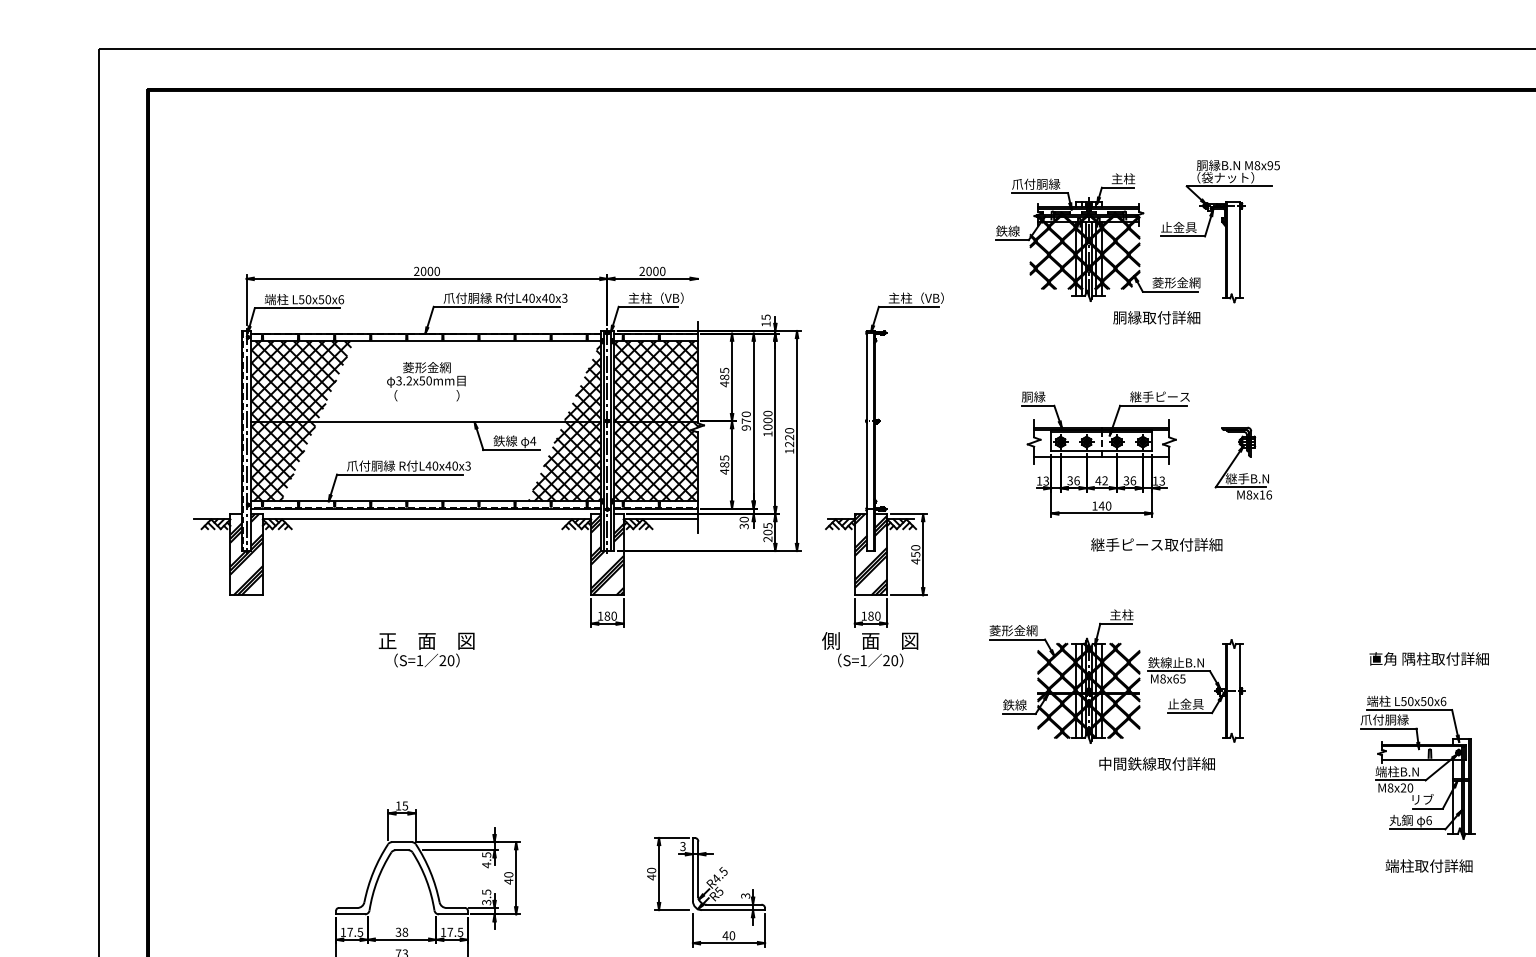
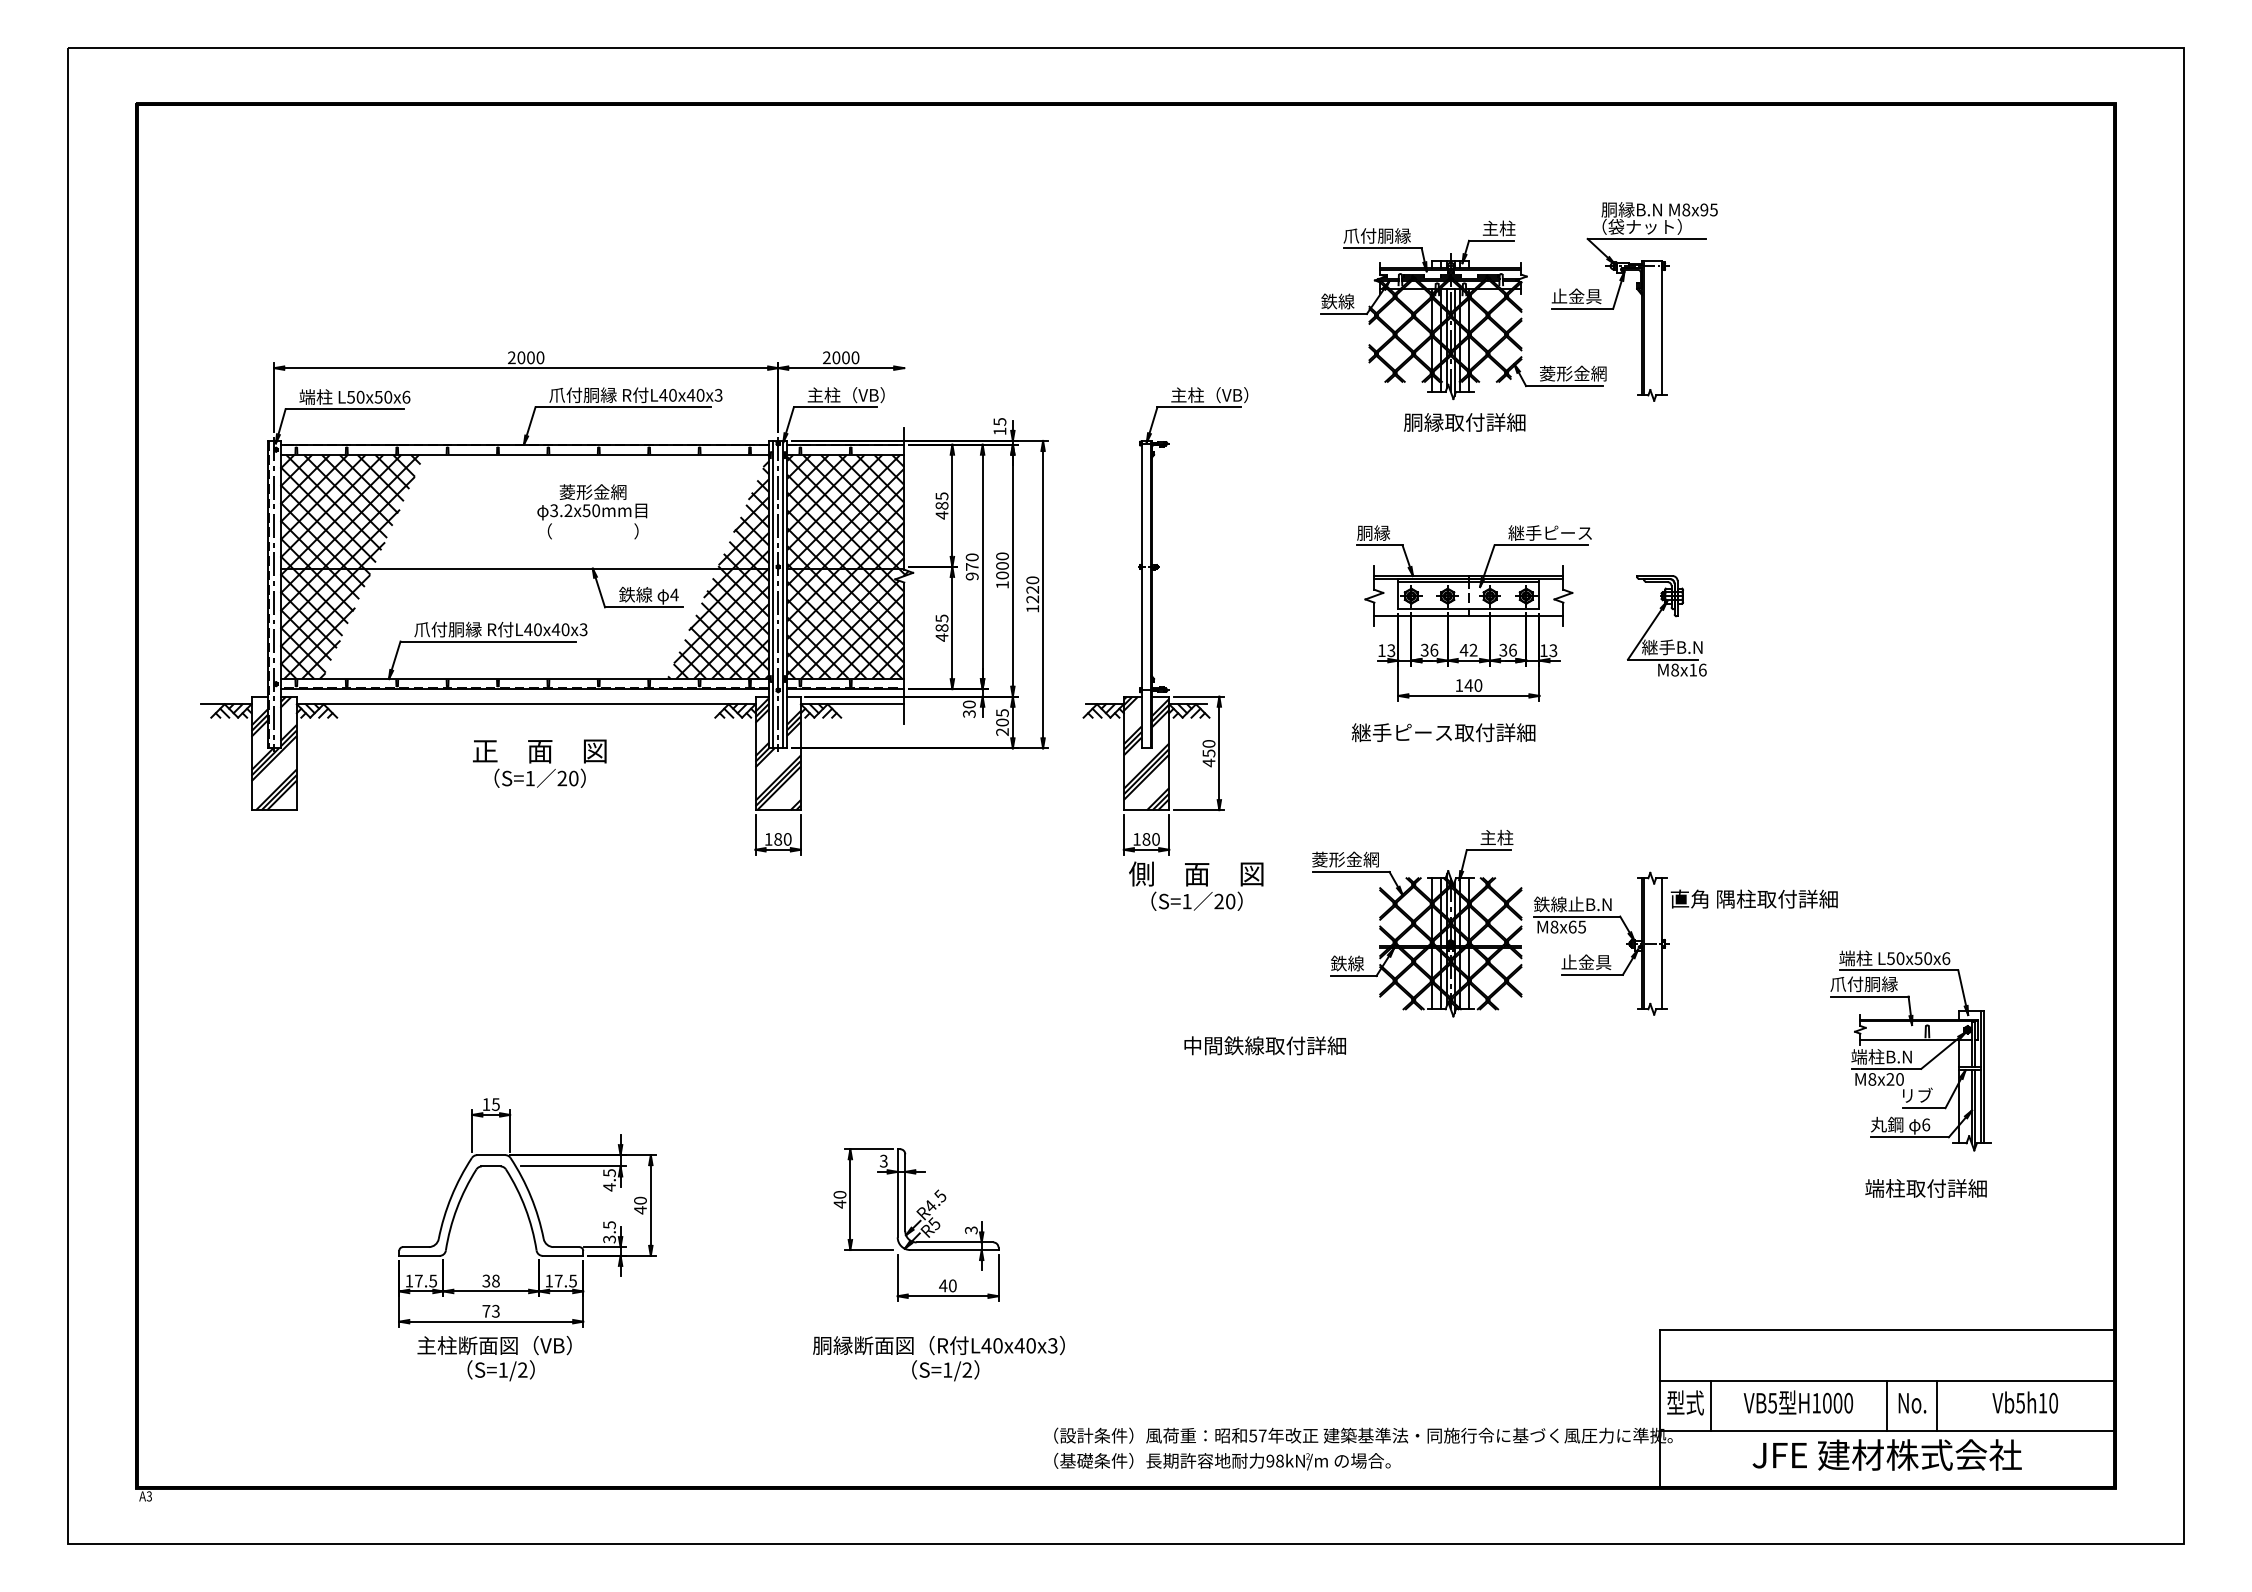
text: (1156, 317) -> (1464, 422), moved
text: (426, 381) -> (592, 511), moved
text: (1156, 544) -> (1443, 732), moved
text: (426, 649) -> (539, 763), moved
text: (870, 649) -> (1196, 885), moved
text: (1428, 658) -> (1753, 898), moved
text: (1156, 763) -> (1264, 1045), moved

